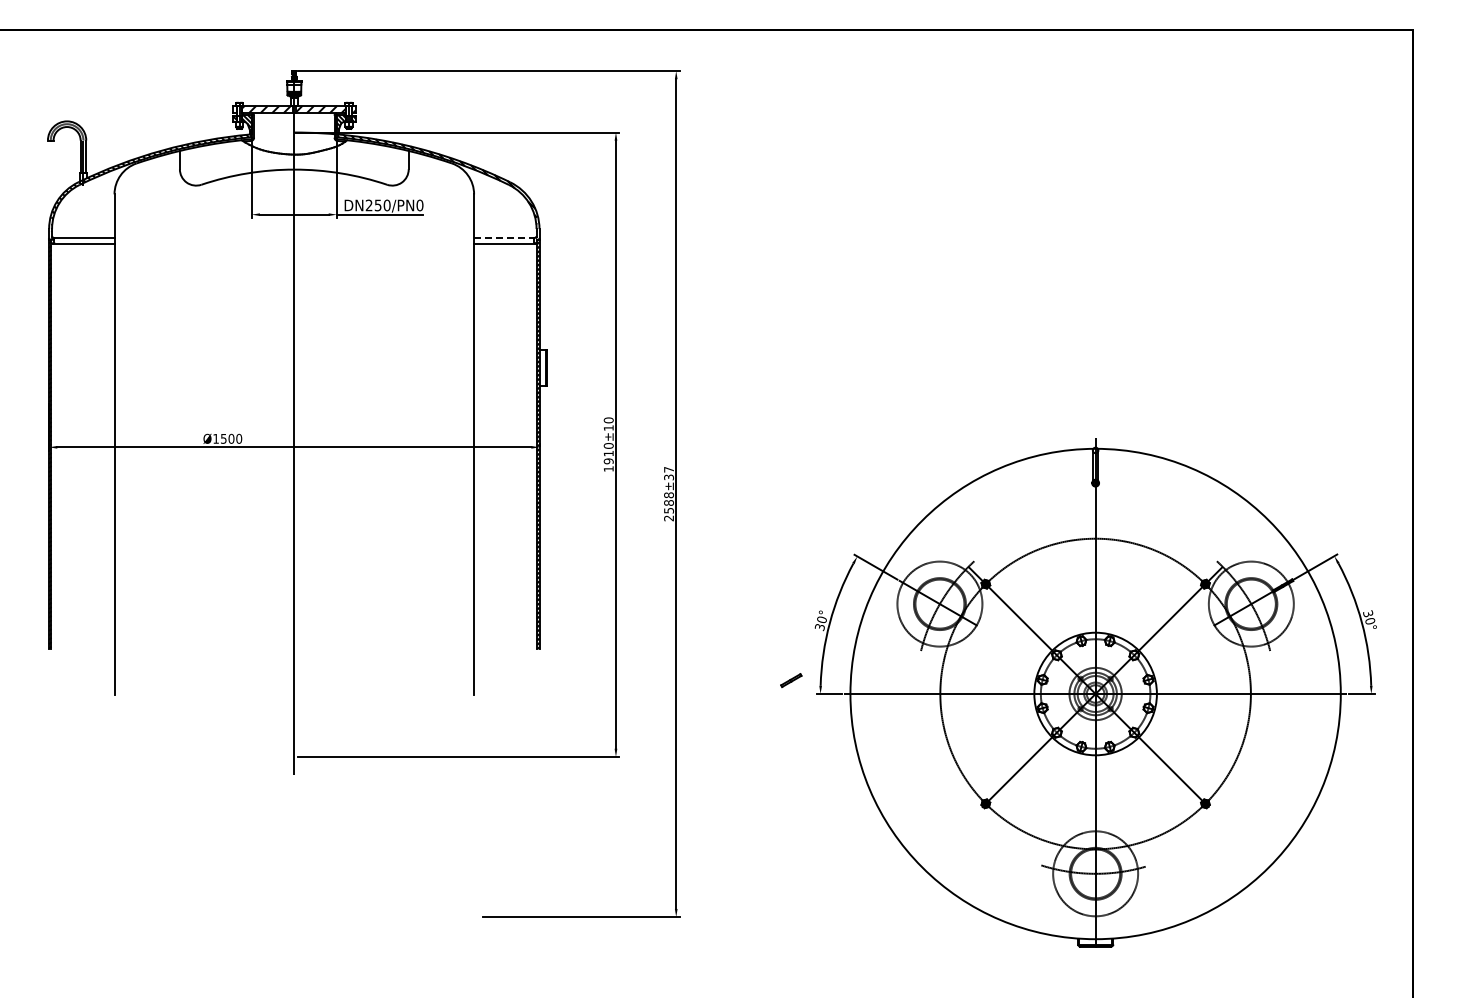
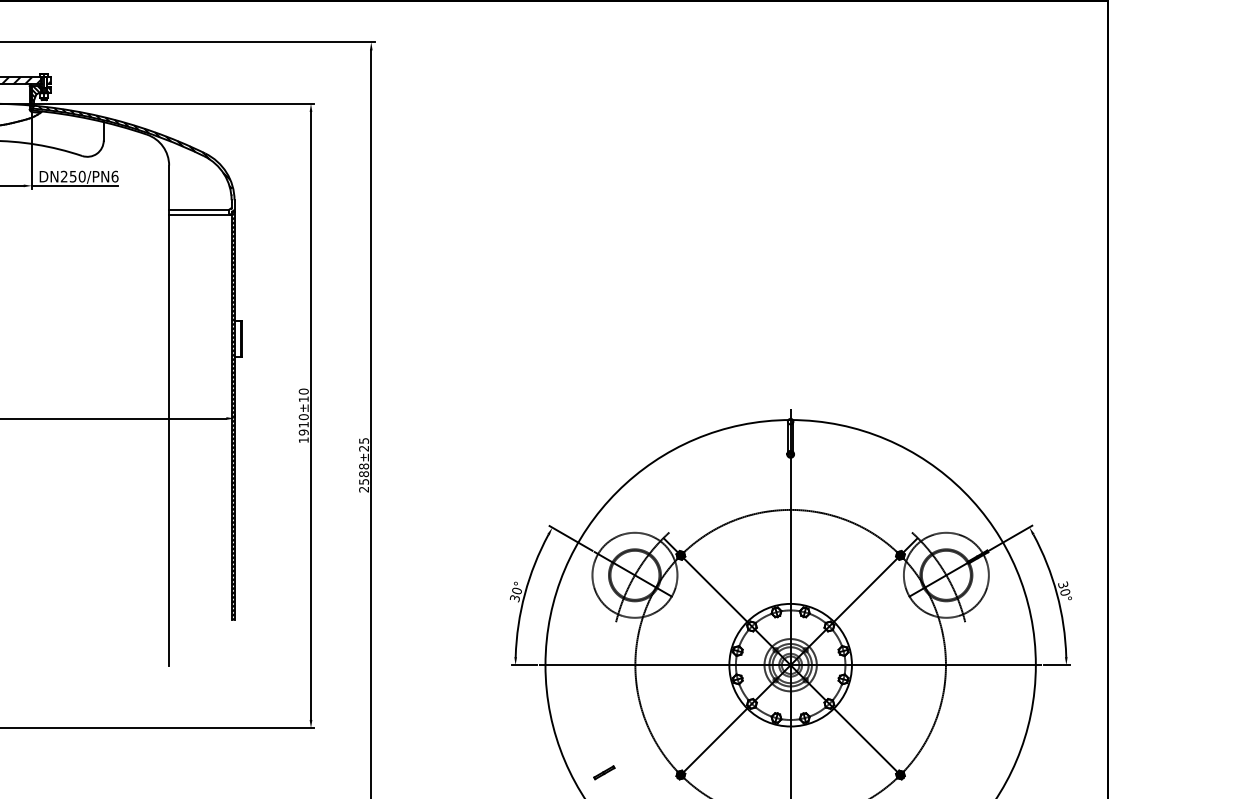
text: (419, 204) -> (114, 175), DN250/PN0 -> DN250/PN6
line: (504, 238) -> (199, 209), dashed -> solid
text: (669, 473) -> (364, 444), ±37 -> ±25
line: (791, 680) -> (604, 772), moved

